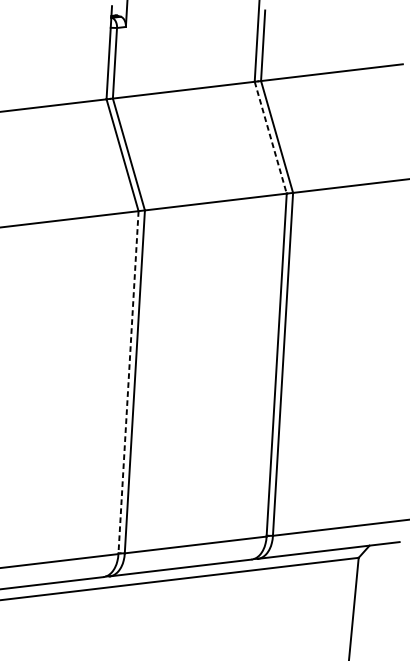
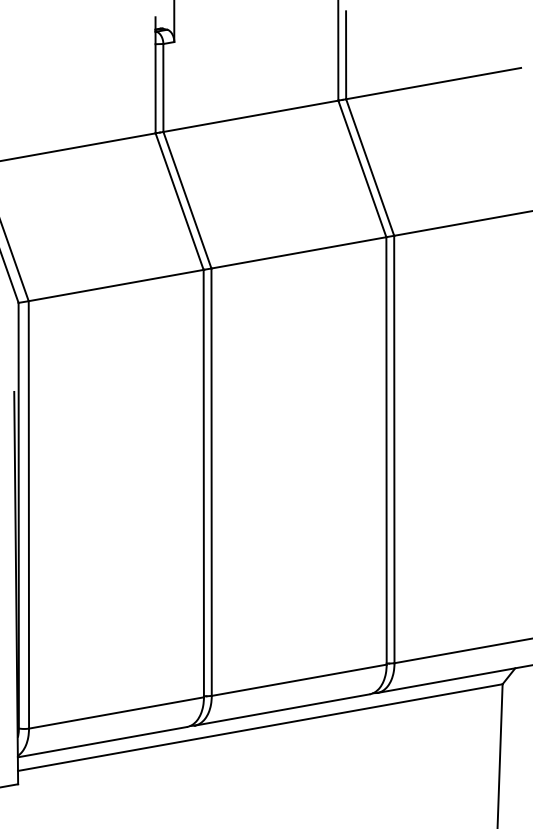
line: (270, 138) -> (362, 169), dashed -> solid
line: (128, 382) -> (203, 483), dashed -> solid

